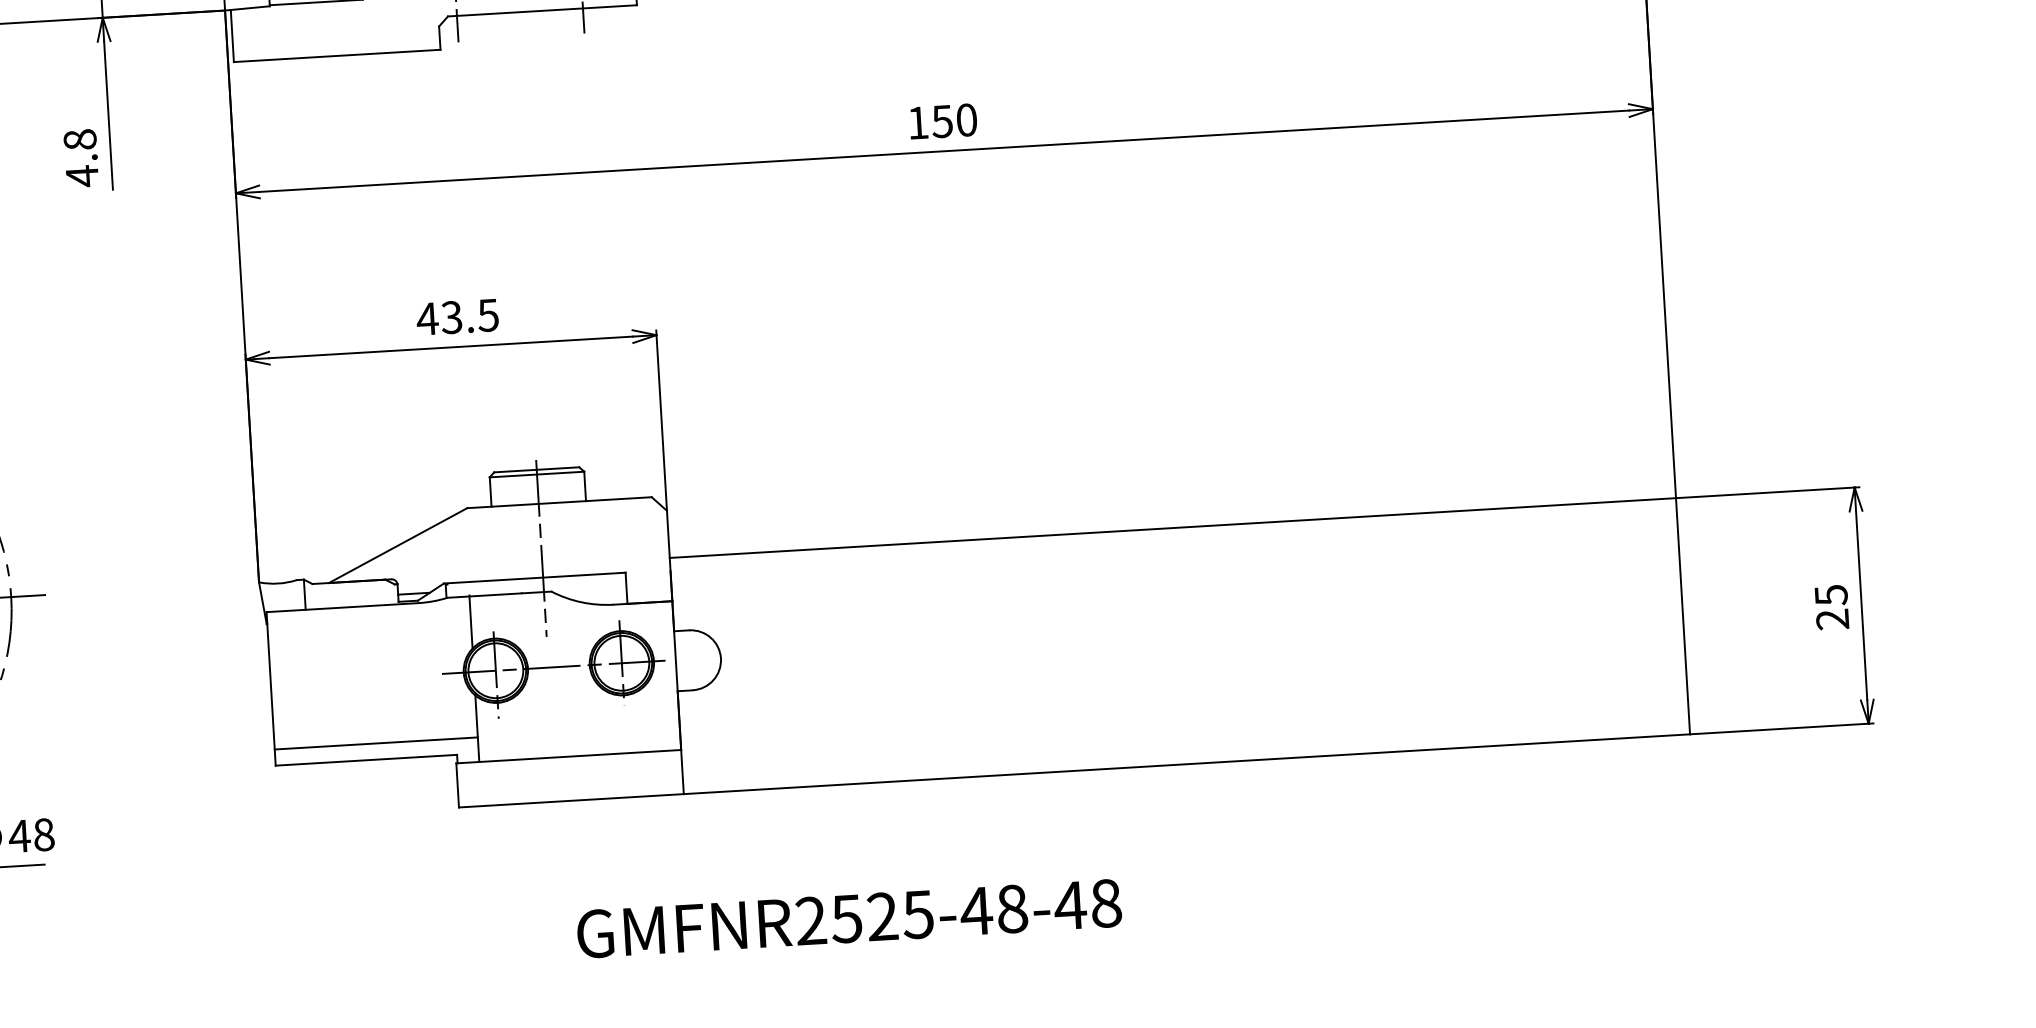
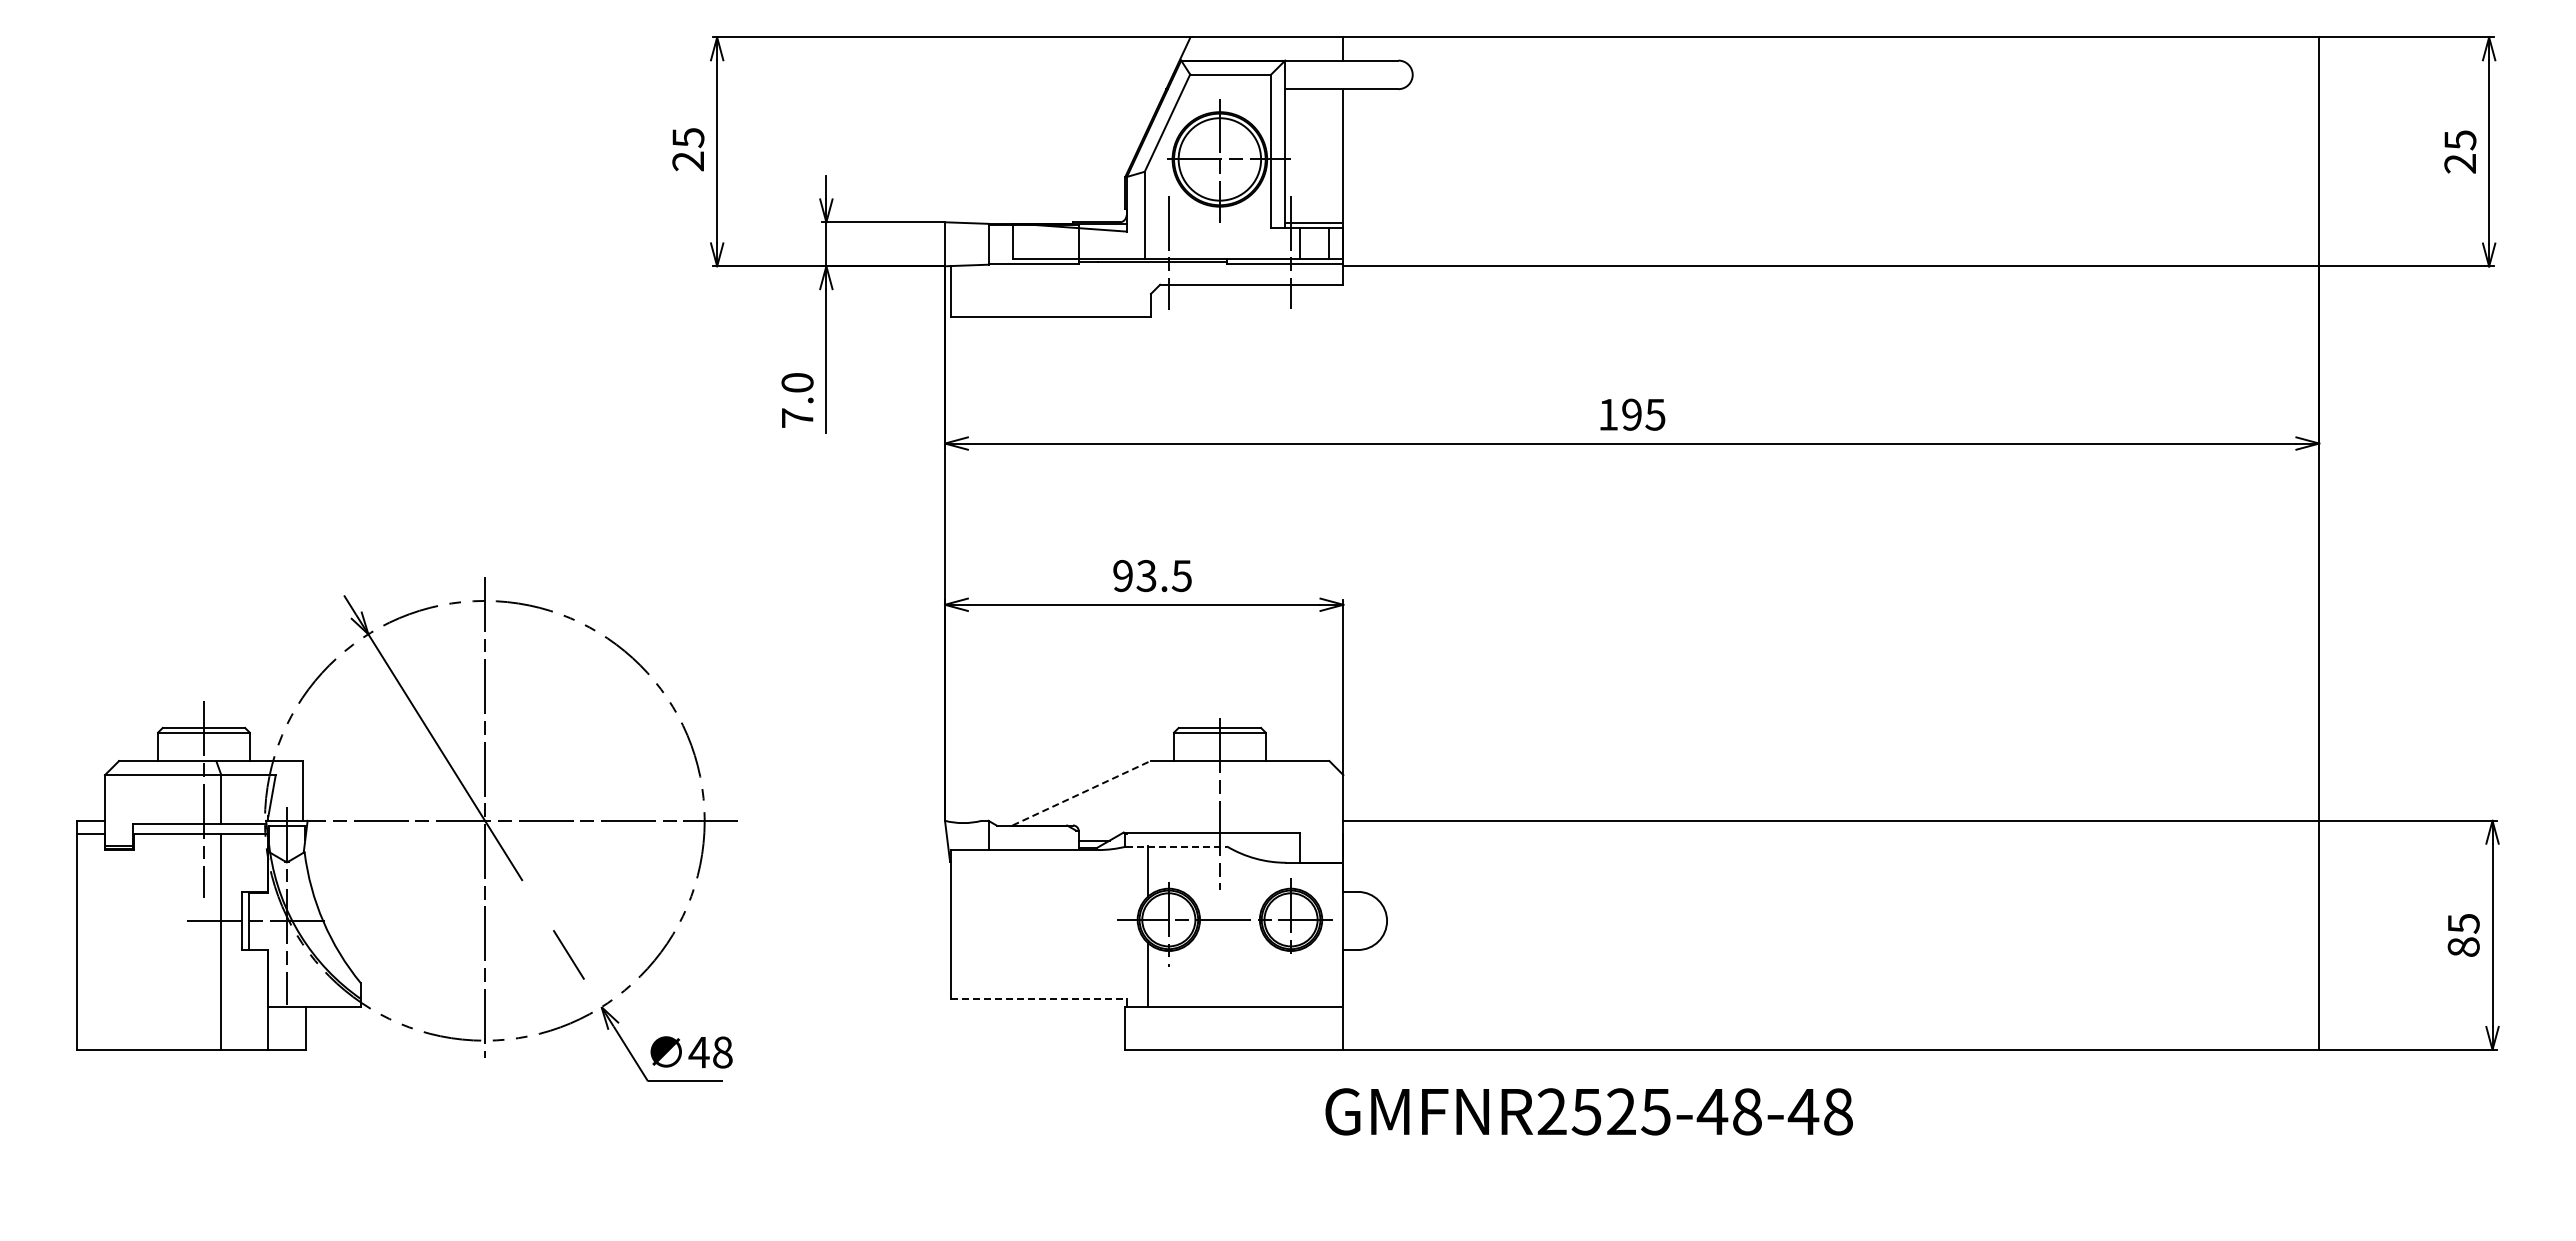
text: (954, 120) -> (1643, 414), 150 -> 195
text: (81, 159) -> (797, 401), 4.8 -> 7.0
text: (427, 319) -> (1122, 576), 43.5 -> 93.5
line: (398, 545) -> (1081, 793), solid -> dashed
line: (500, 594) -> (1177, 846), solid -> dashed
text: (1832, 618) -> (2463, 946), 25 -> 85
line: (375, 743) -> (1048, 983), removed
line: (366, 759) -> (1038, 998), solid -> dashed
text: (848, 918) -> (1588, 1111), moved

